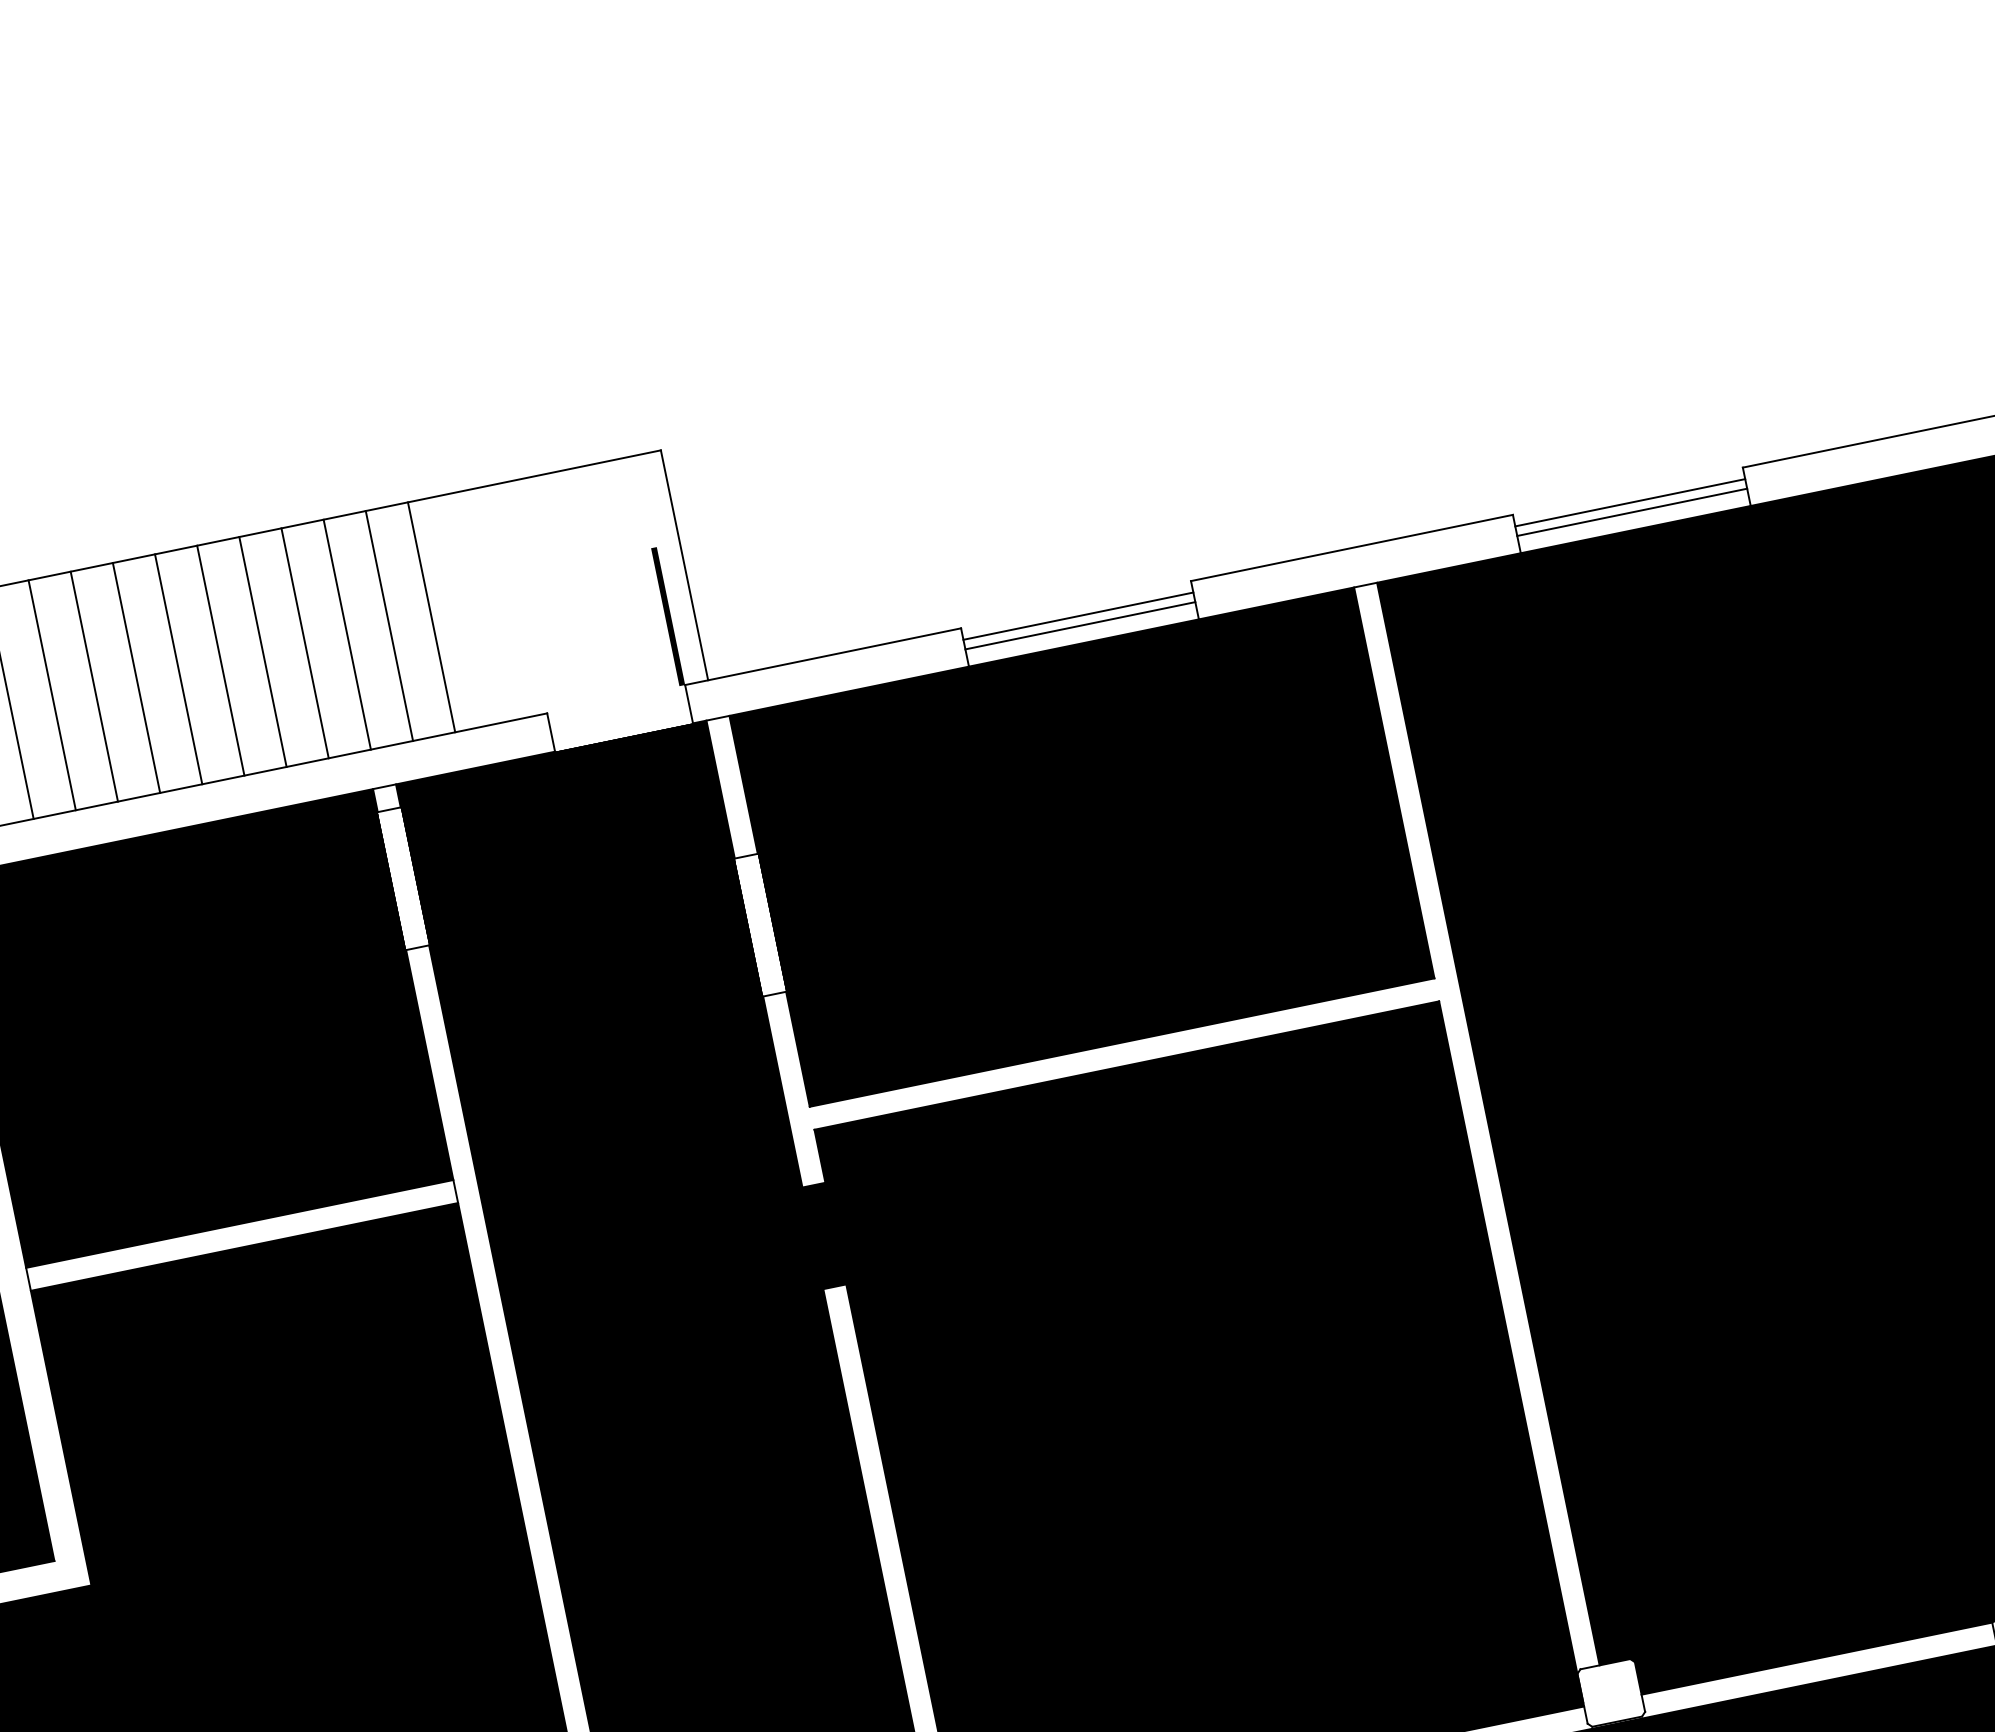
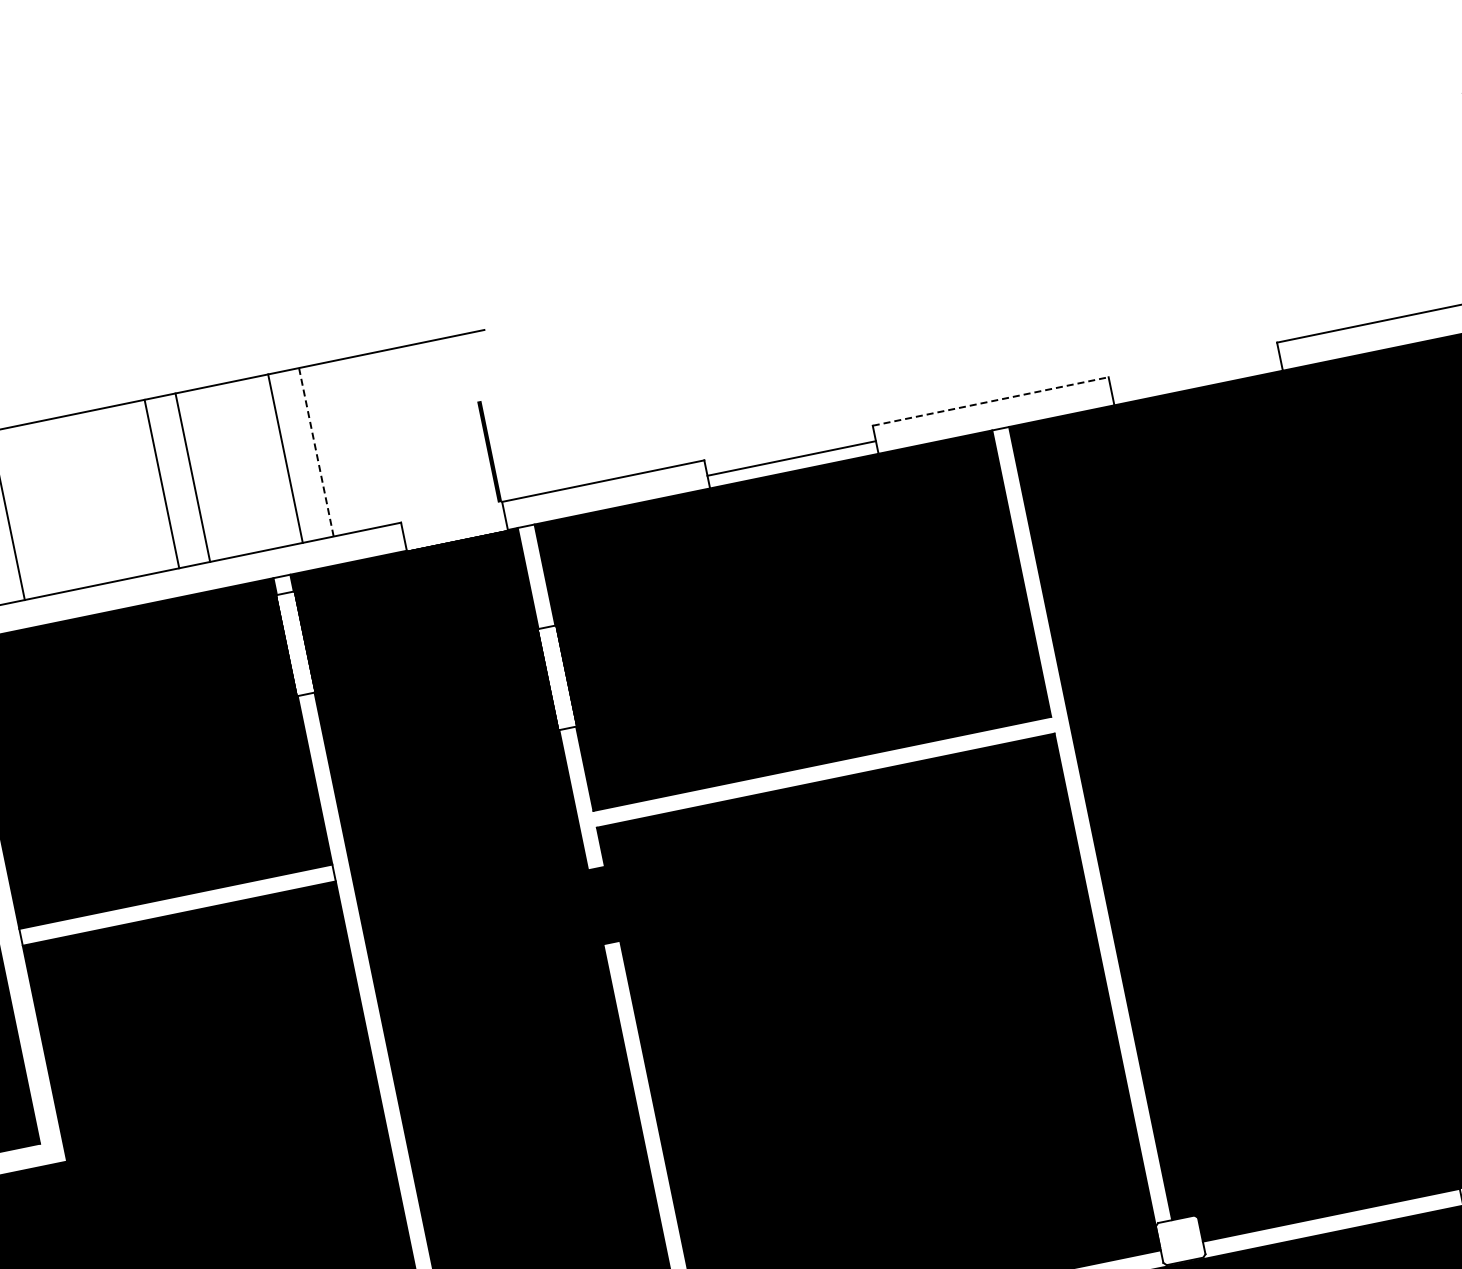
line: (1630, 502) -> (1194, 368), removed
line: (1631, 512) -> (1195, 375), removed
line: (1353, 547) -> (991, 401), solid -> dashed
line: (684, 564) -> (501, 413), removed
line: (1078, 616) -> (790, 451), removed
line: (431, 617) -> (316, 452), solid -> dashed
line: (347, 633) -> (254, 464), removed
line: (304, 643) -> (223, 471), removed
line: (177, 669) -> (130, 490), removed
line: (135, 677) -> (99, 496), removed
line: (93, 685) -> (68, 502), removed
line: (52, 695) -> (38, 509), removed

